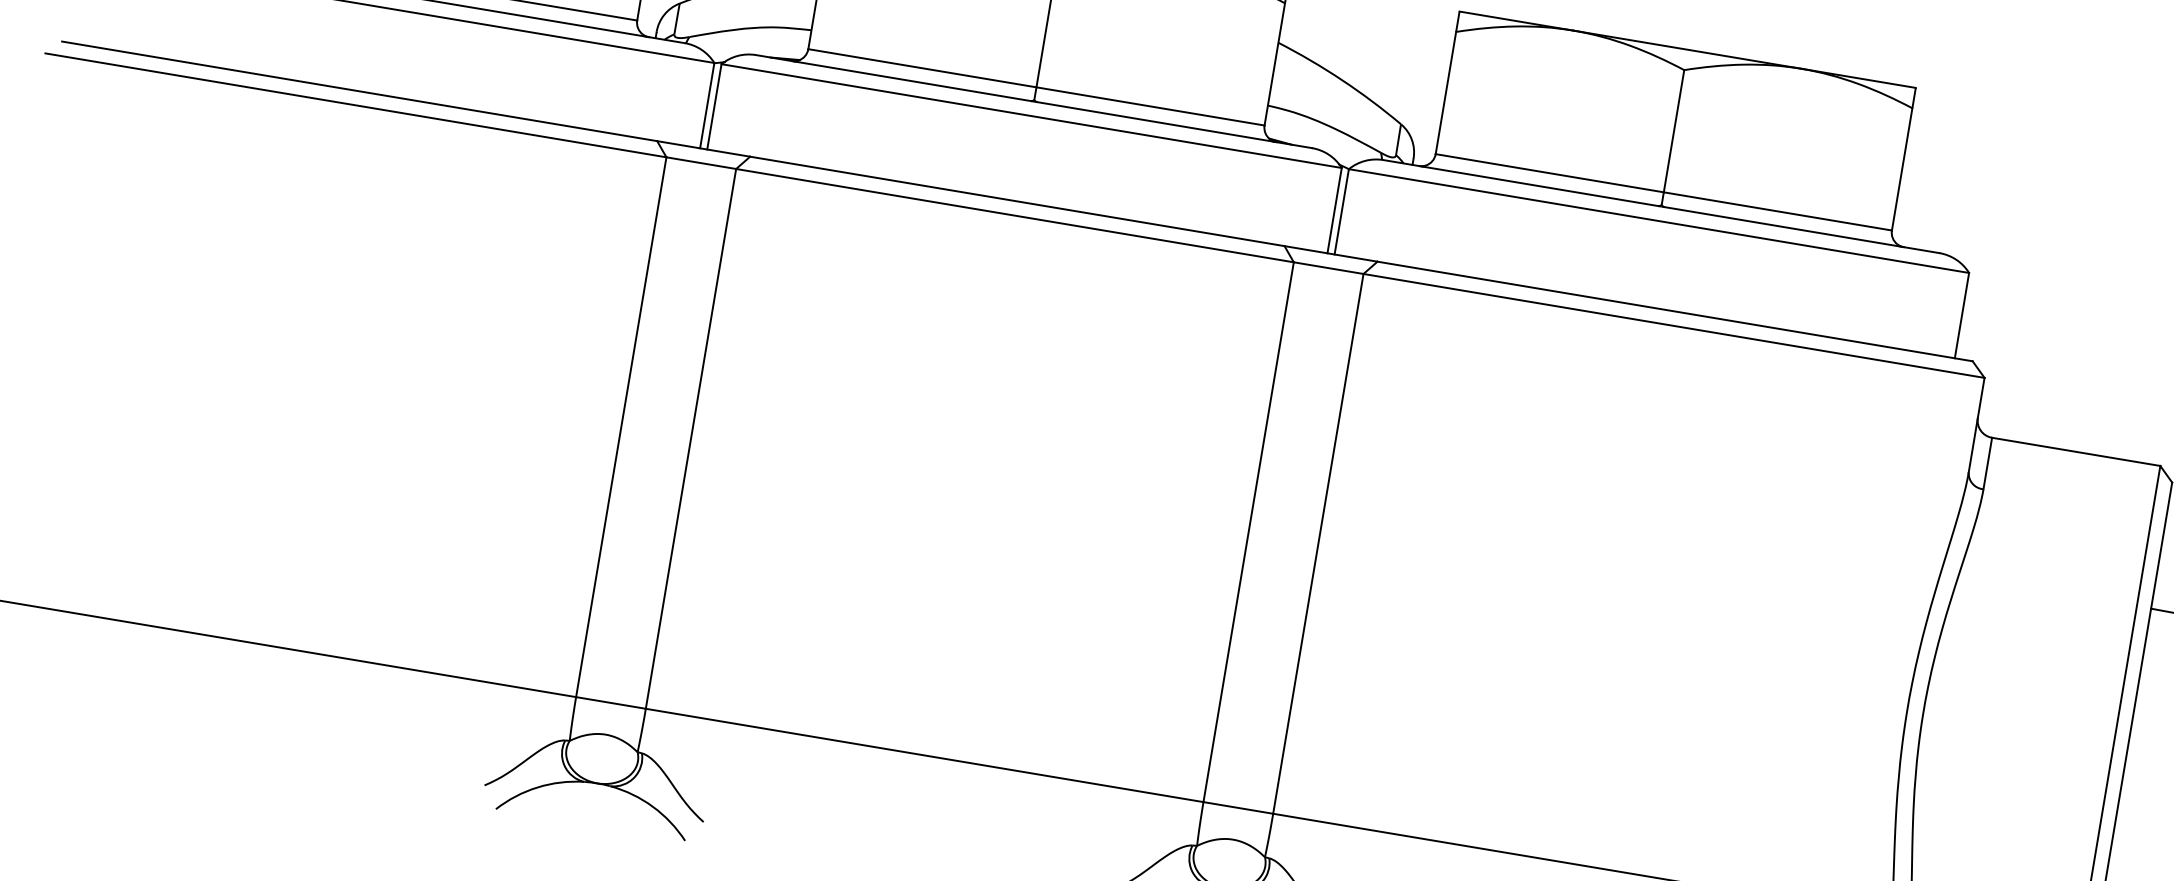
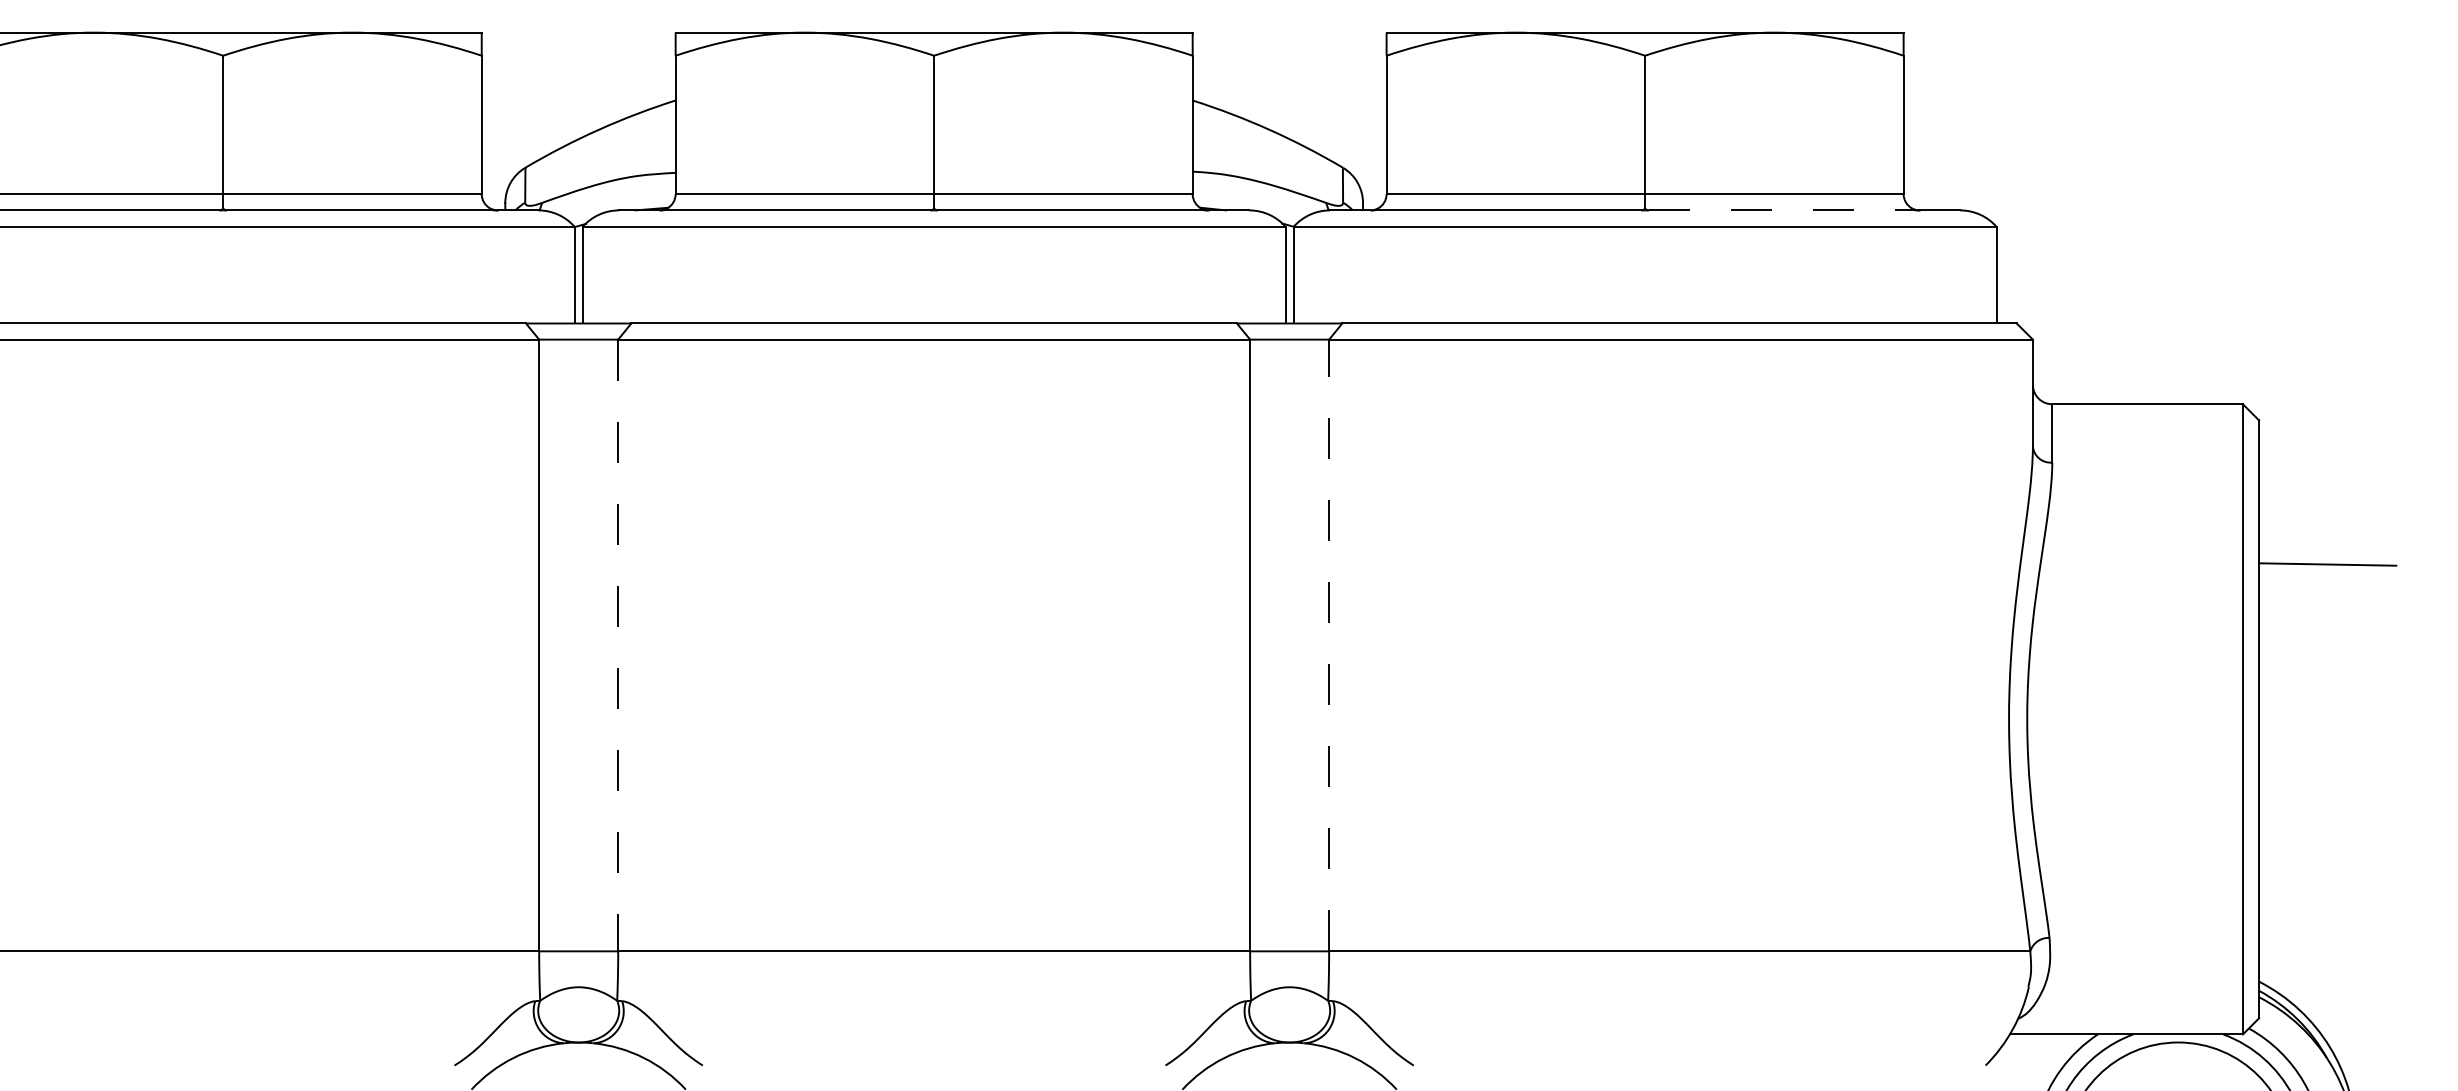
line: (1782, 226) -> (1782, 210), solid -> dashed
line: (691, 438) -> (618, 645), solid -> dashed
line: (1318, 543) -> (1329, 645), solid -> dashed

